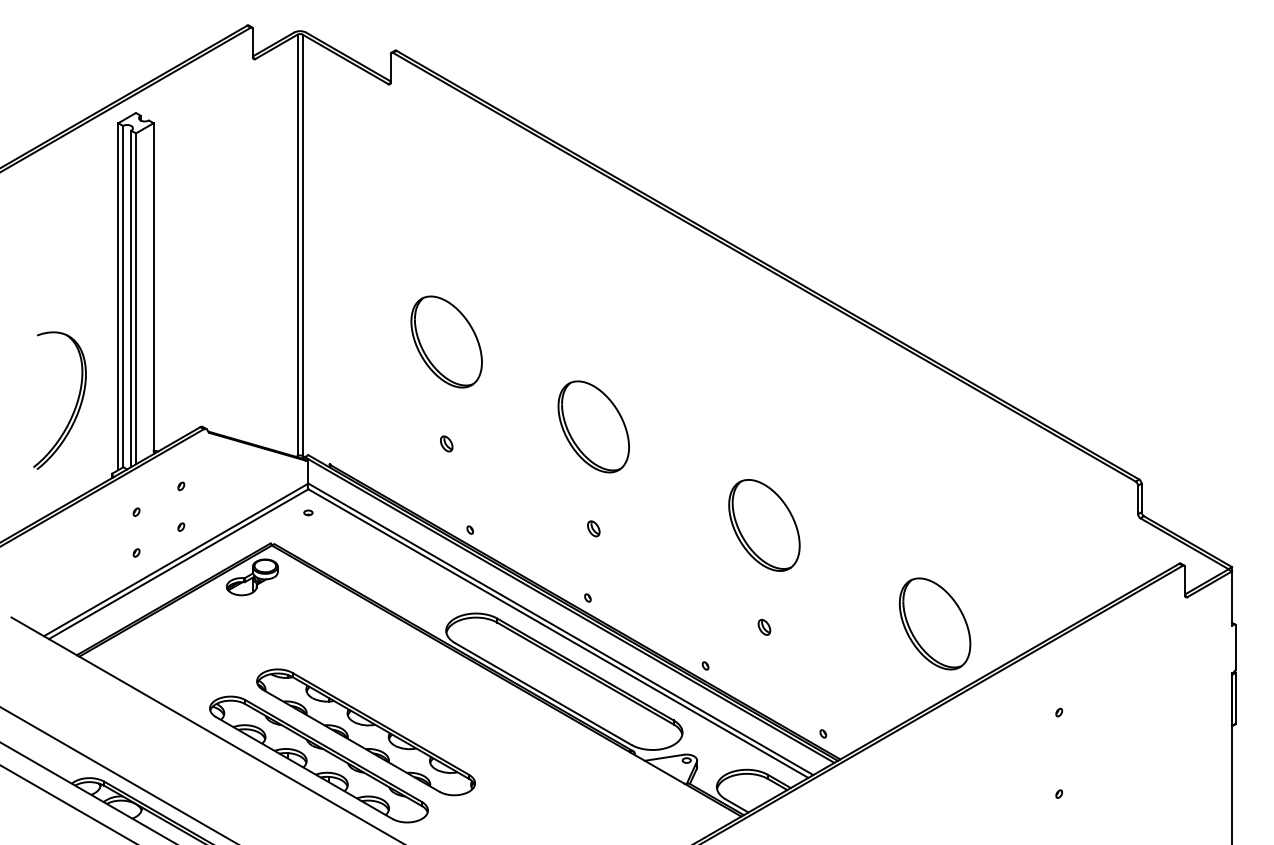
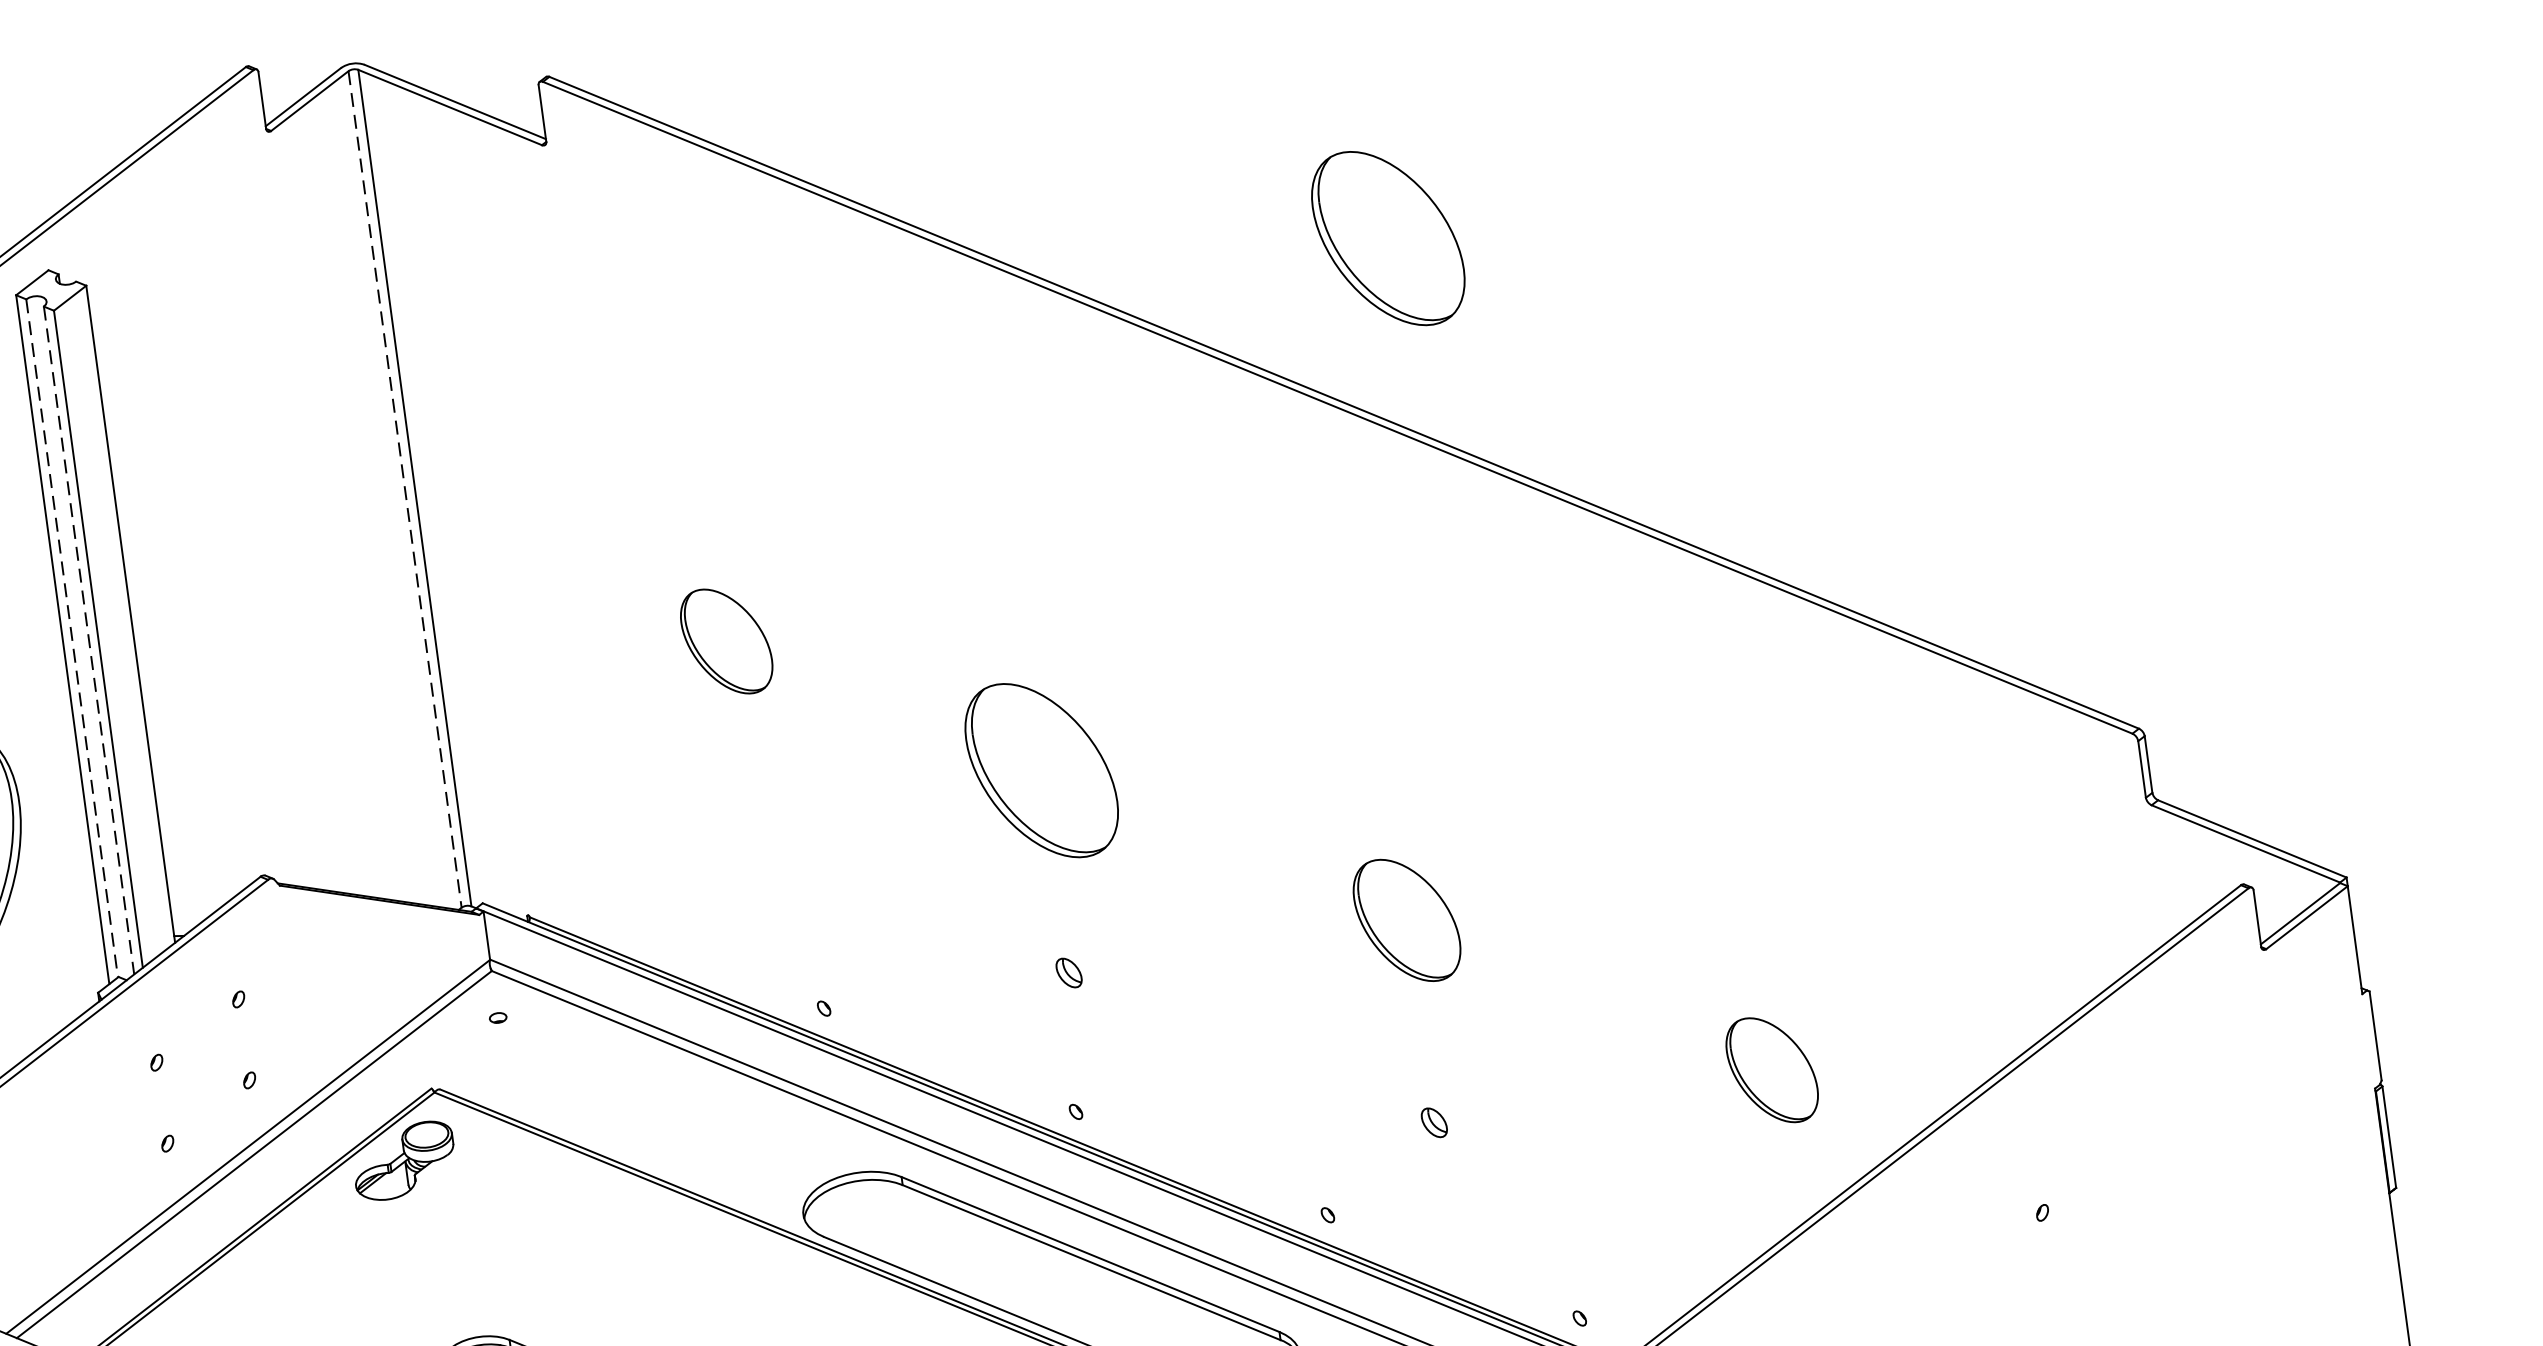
part: (800, 186) -> (1387, 237), added
line: (297, 245) -> (404, 489), solid -> dashed
line: (123, 296) -> (72, 637), solid -> dashed
line: (131, 299) -> (89, 641), solid -> dashed
part: (446, 341) -> (726, 640), size x0.6
part: (446, 443) -> (753, 843), removed
part: (764, 525) -> (1407, 920), size x0.7
part: (934, 623) -> (1770, 1069), size x0.6

